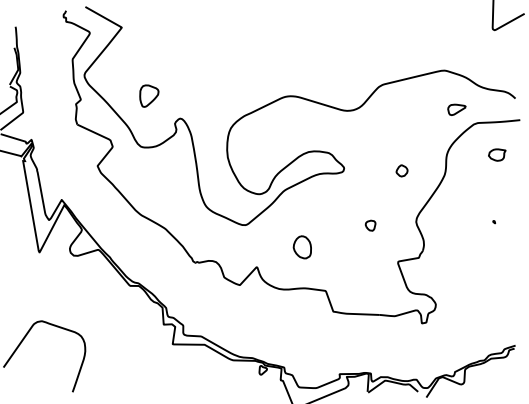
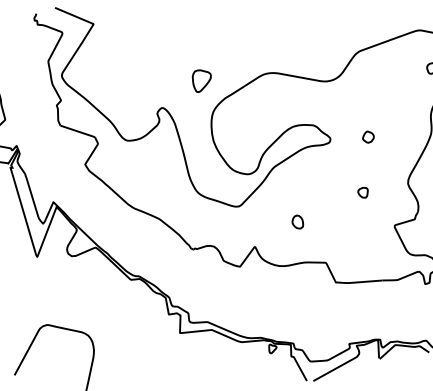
part: (149, 95) -> (202, 80), moved
part: (401, 170) -> (367, 136), moved
part: (301, 247) -> (297, 222), size x0.6

